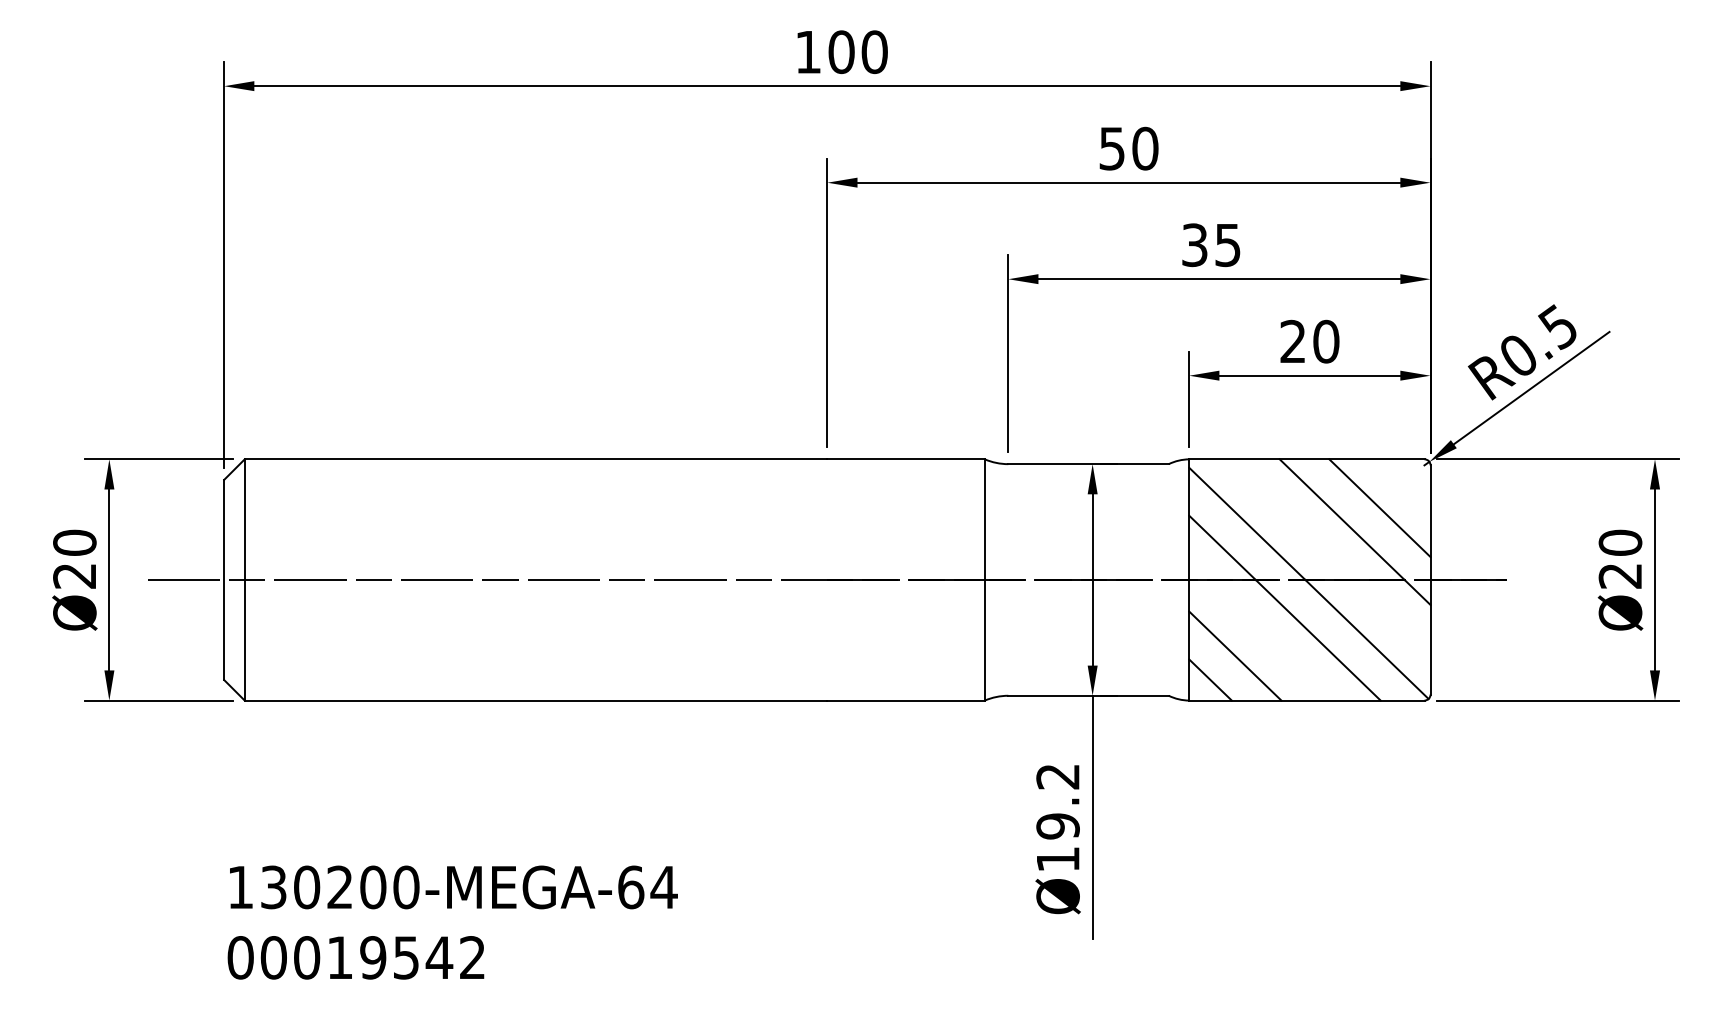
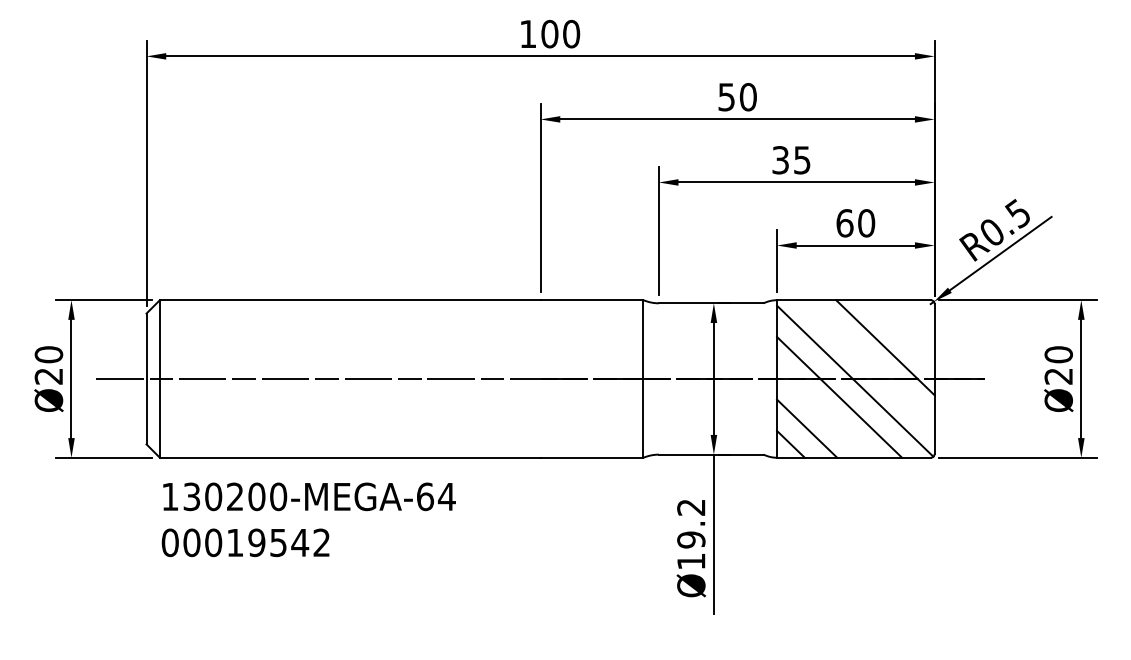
text: (1292, 341) -> (844, 223), 20 -> 60
line: (1379, 508) -> (901, 332), removed
text: (452, 922) -> (308, 519), moved

